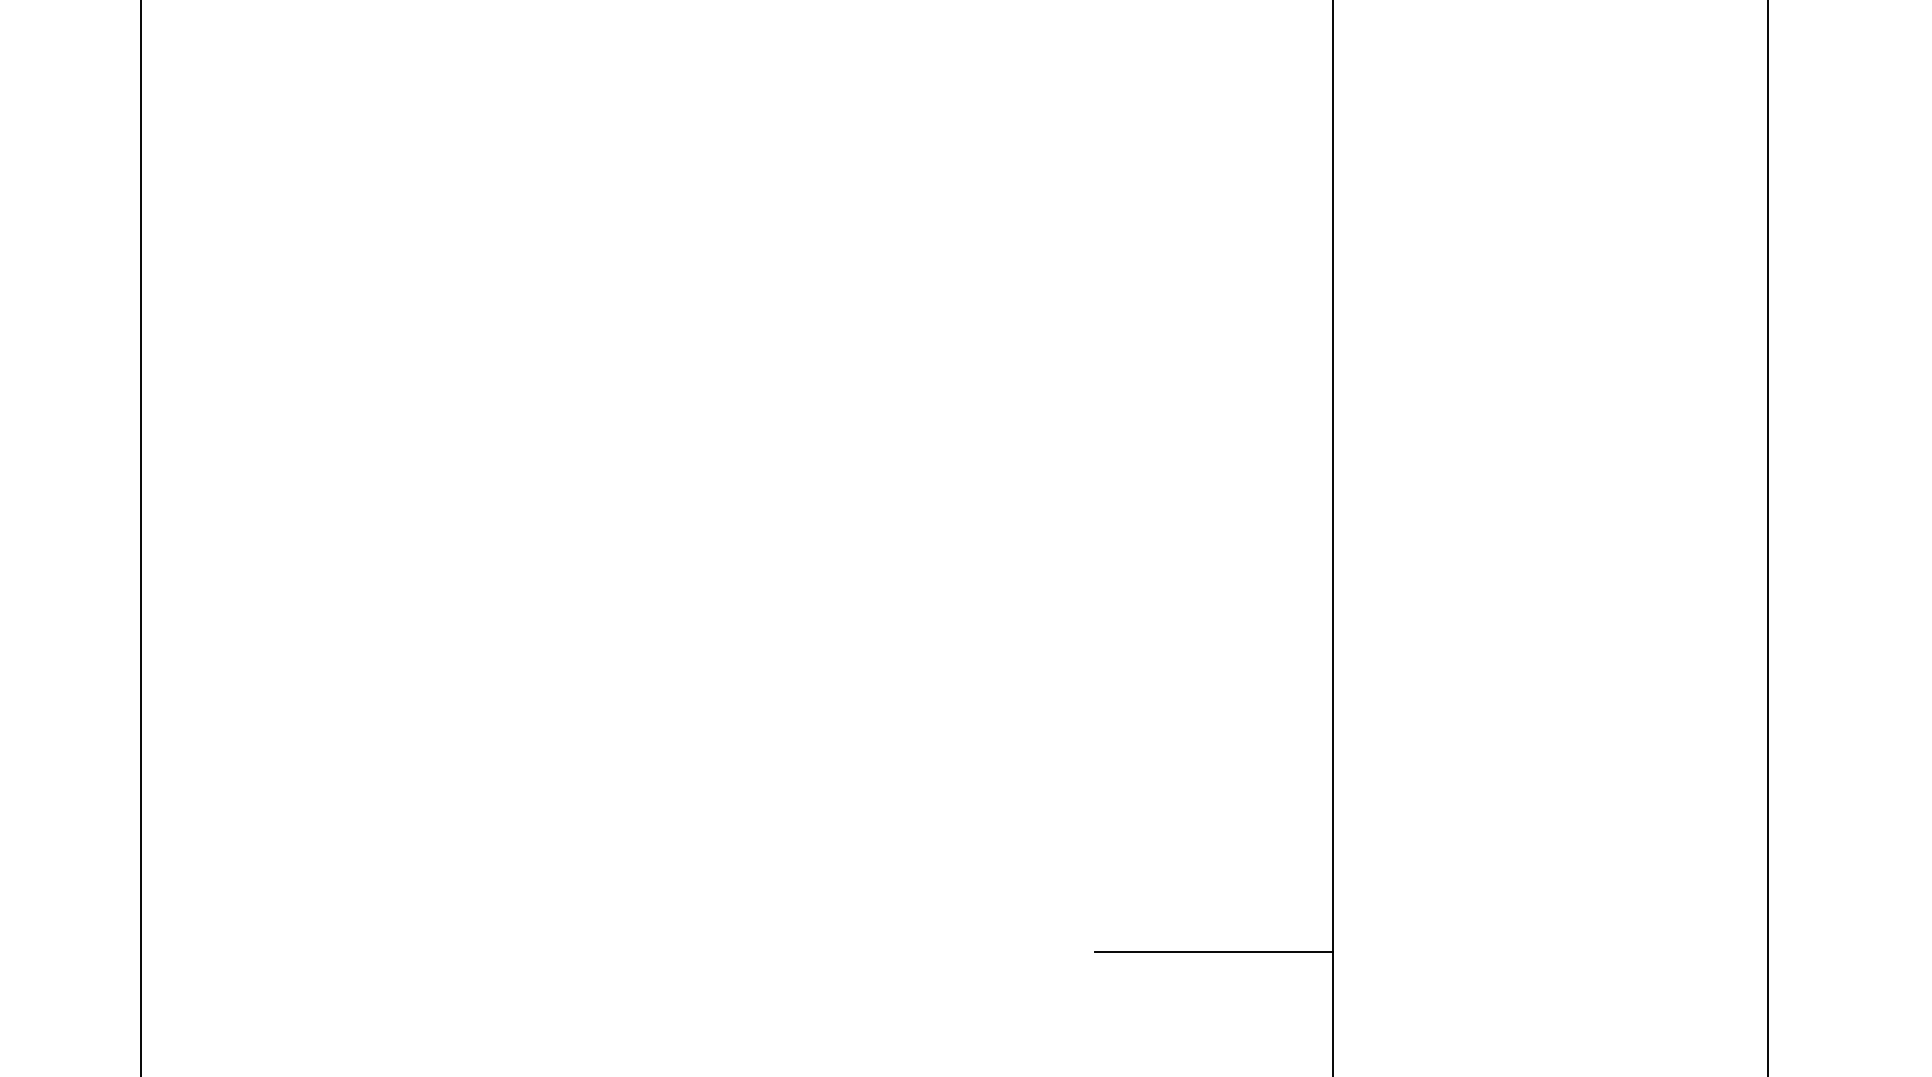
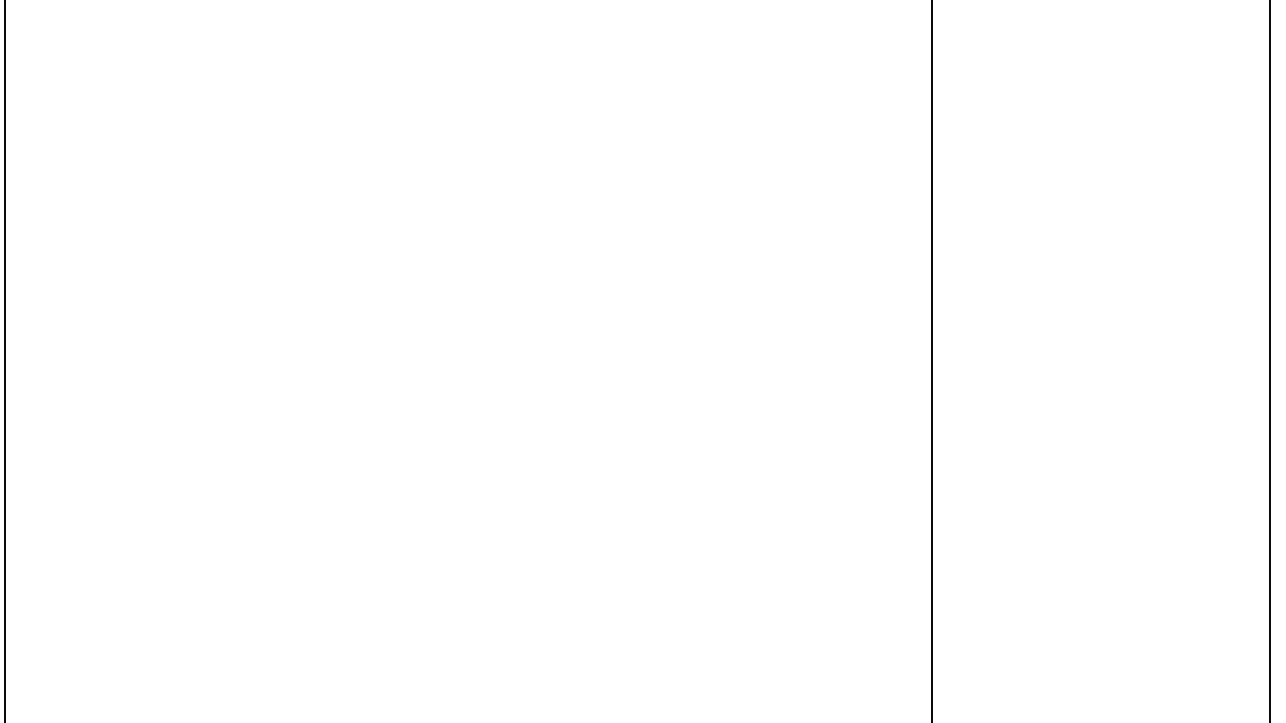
line: (1213, 951) -> (838, 667), removed

